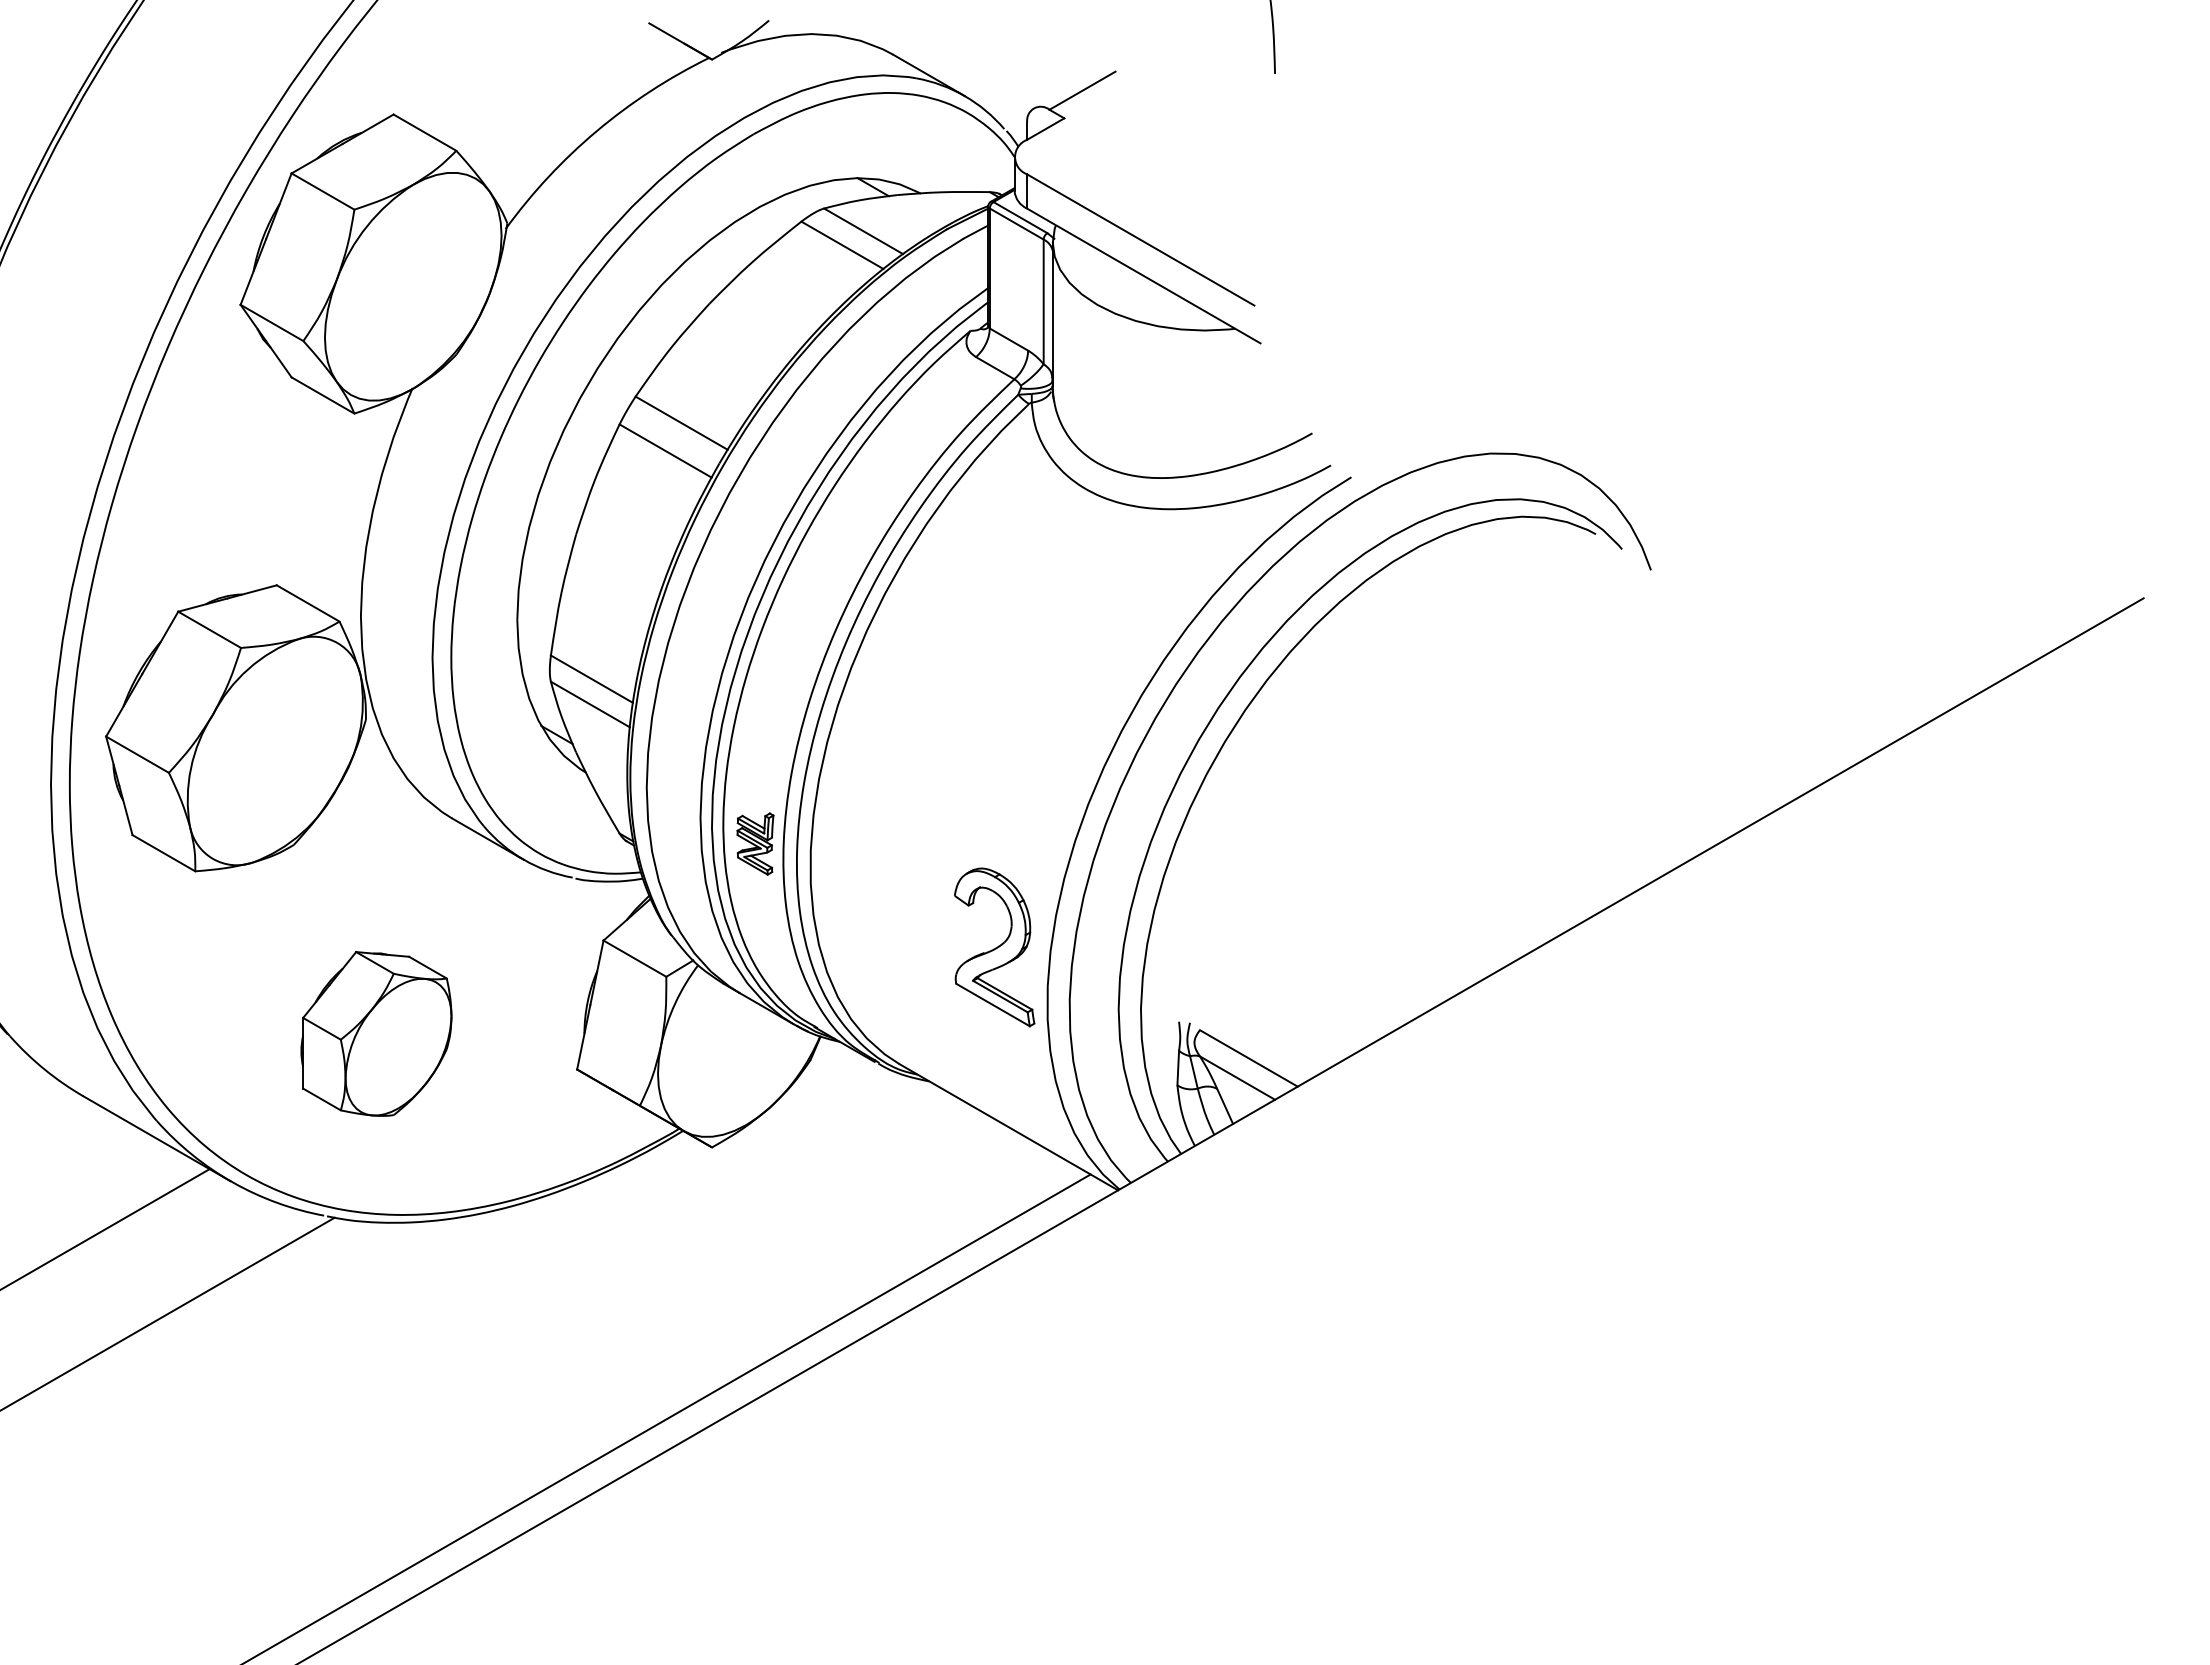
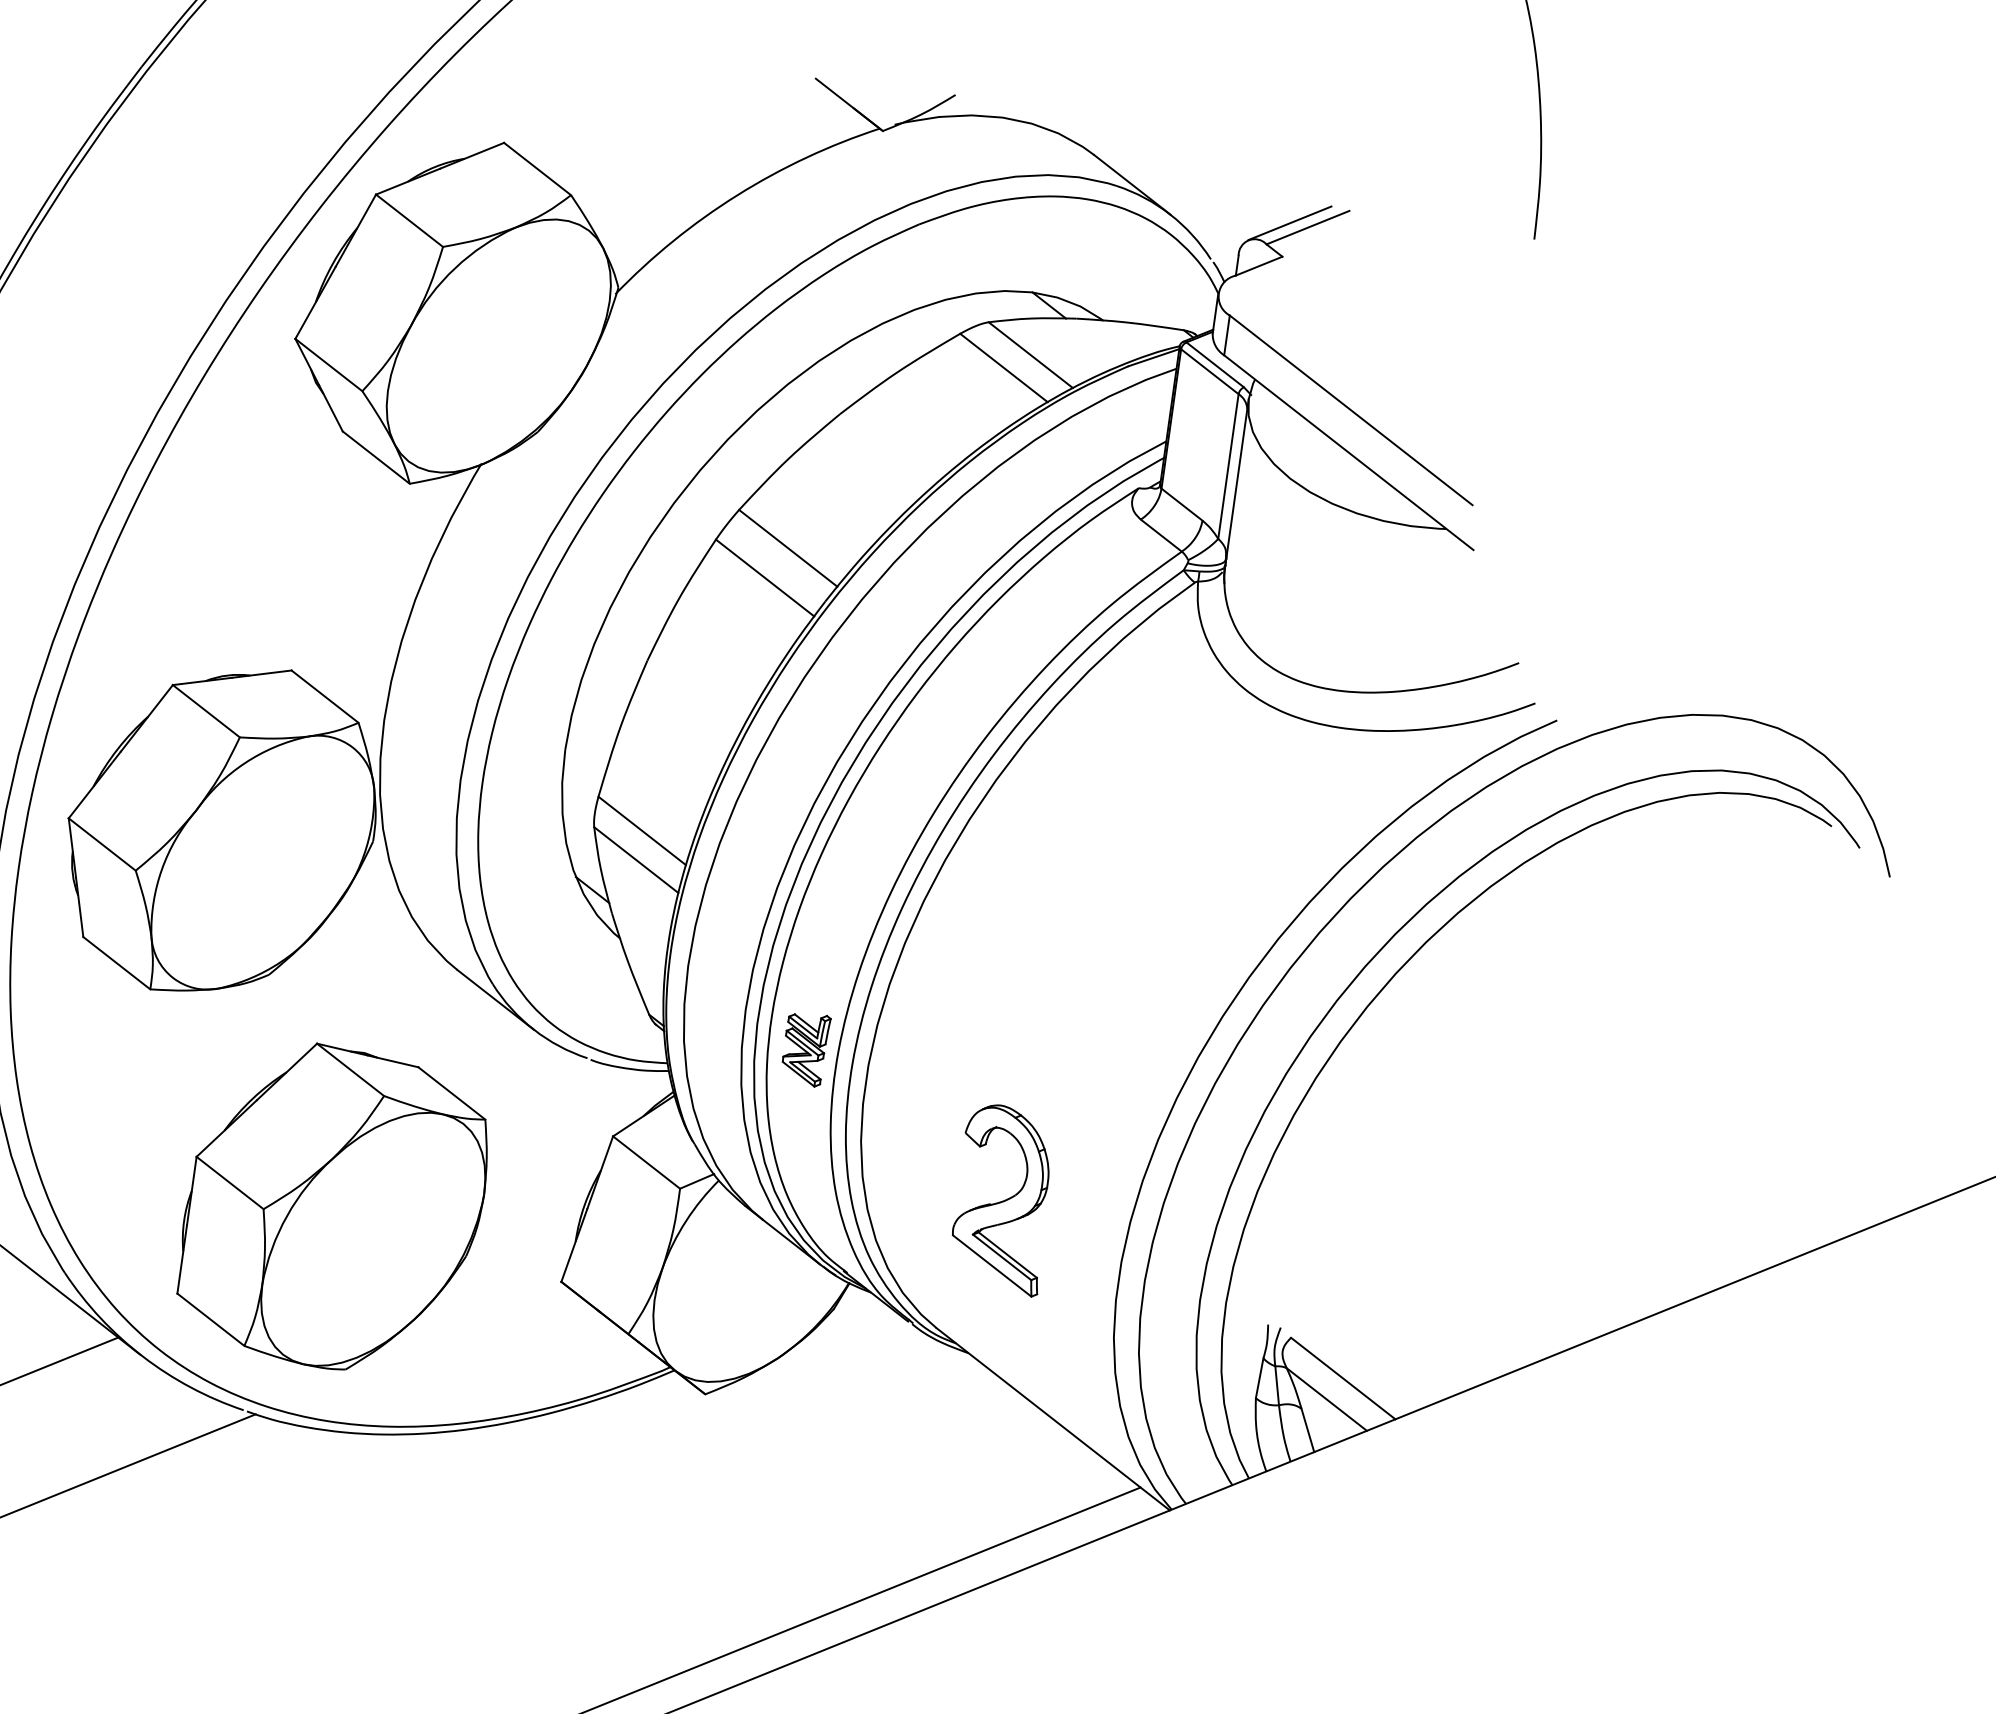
line: (1066, 89) -> (1289, 223), added
part: (994, 947) -> (1003, 1199), moved
part: (376, 1033) -> (334, 1207), size x1.67

